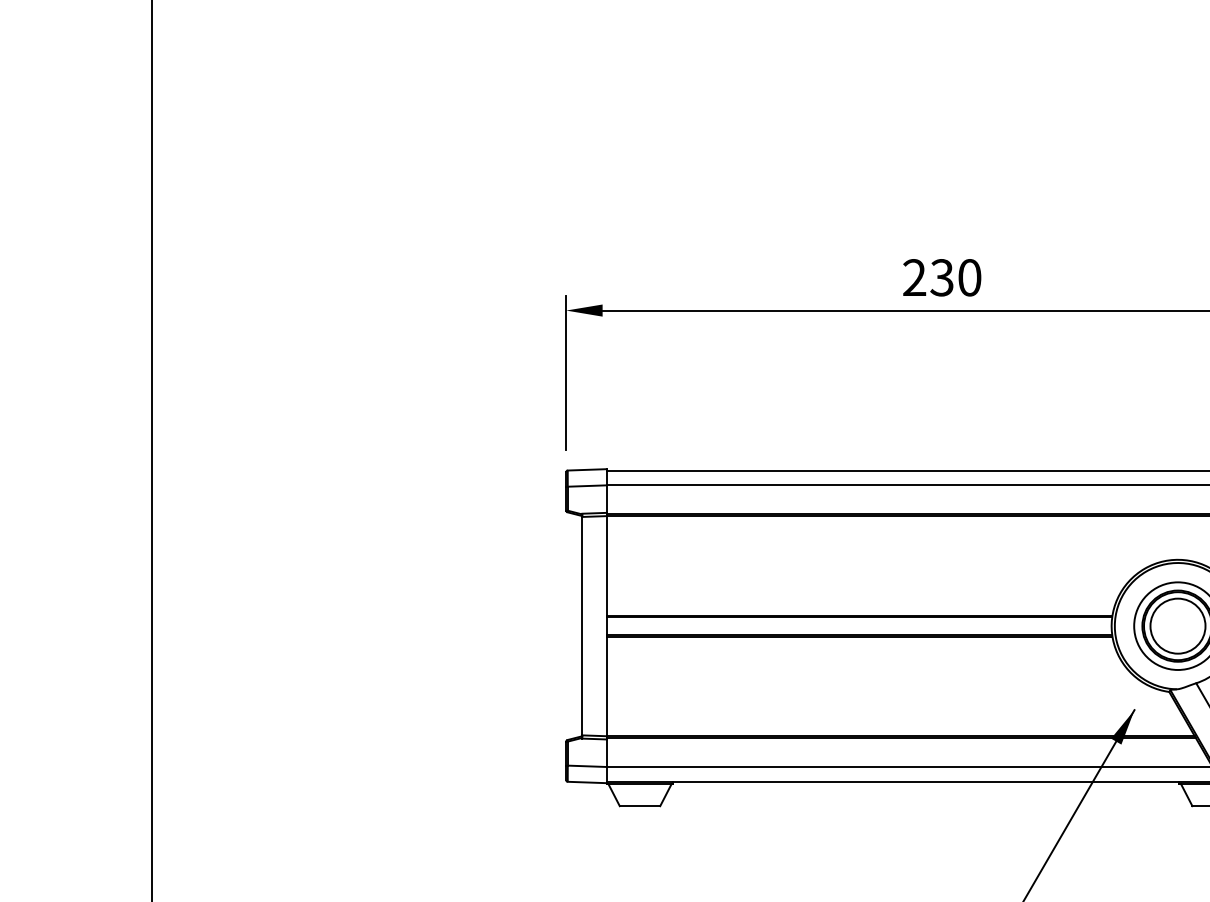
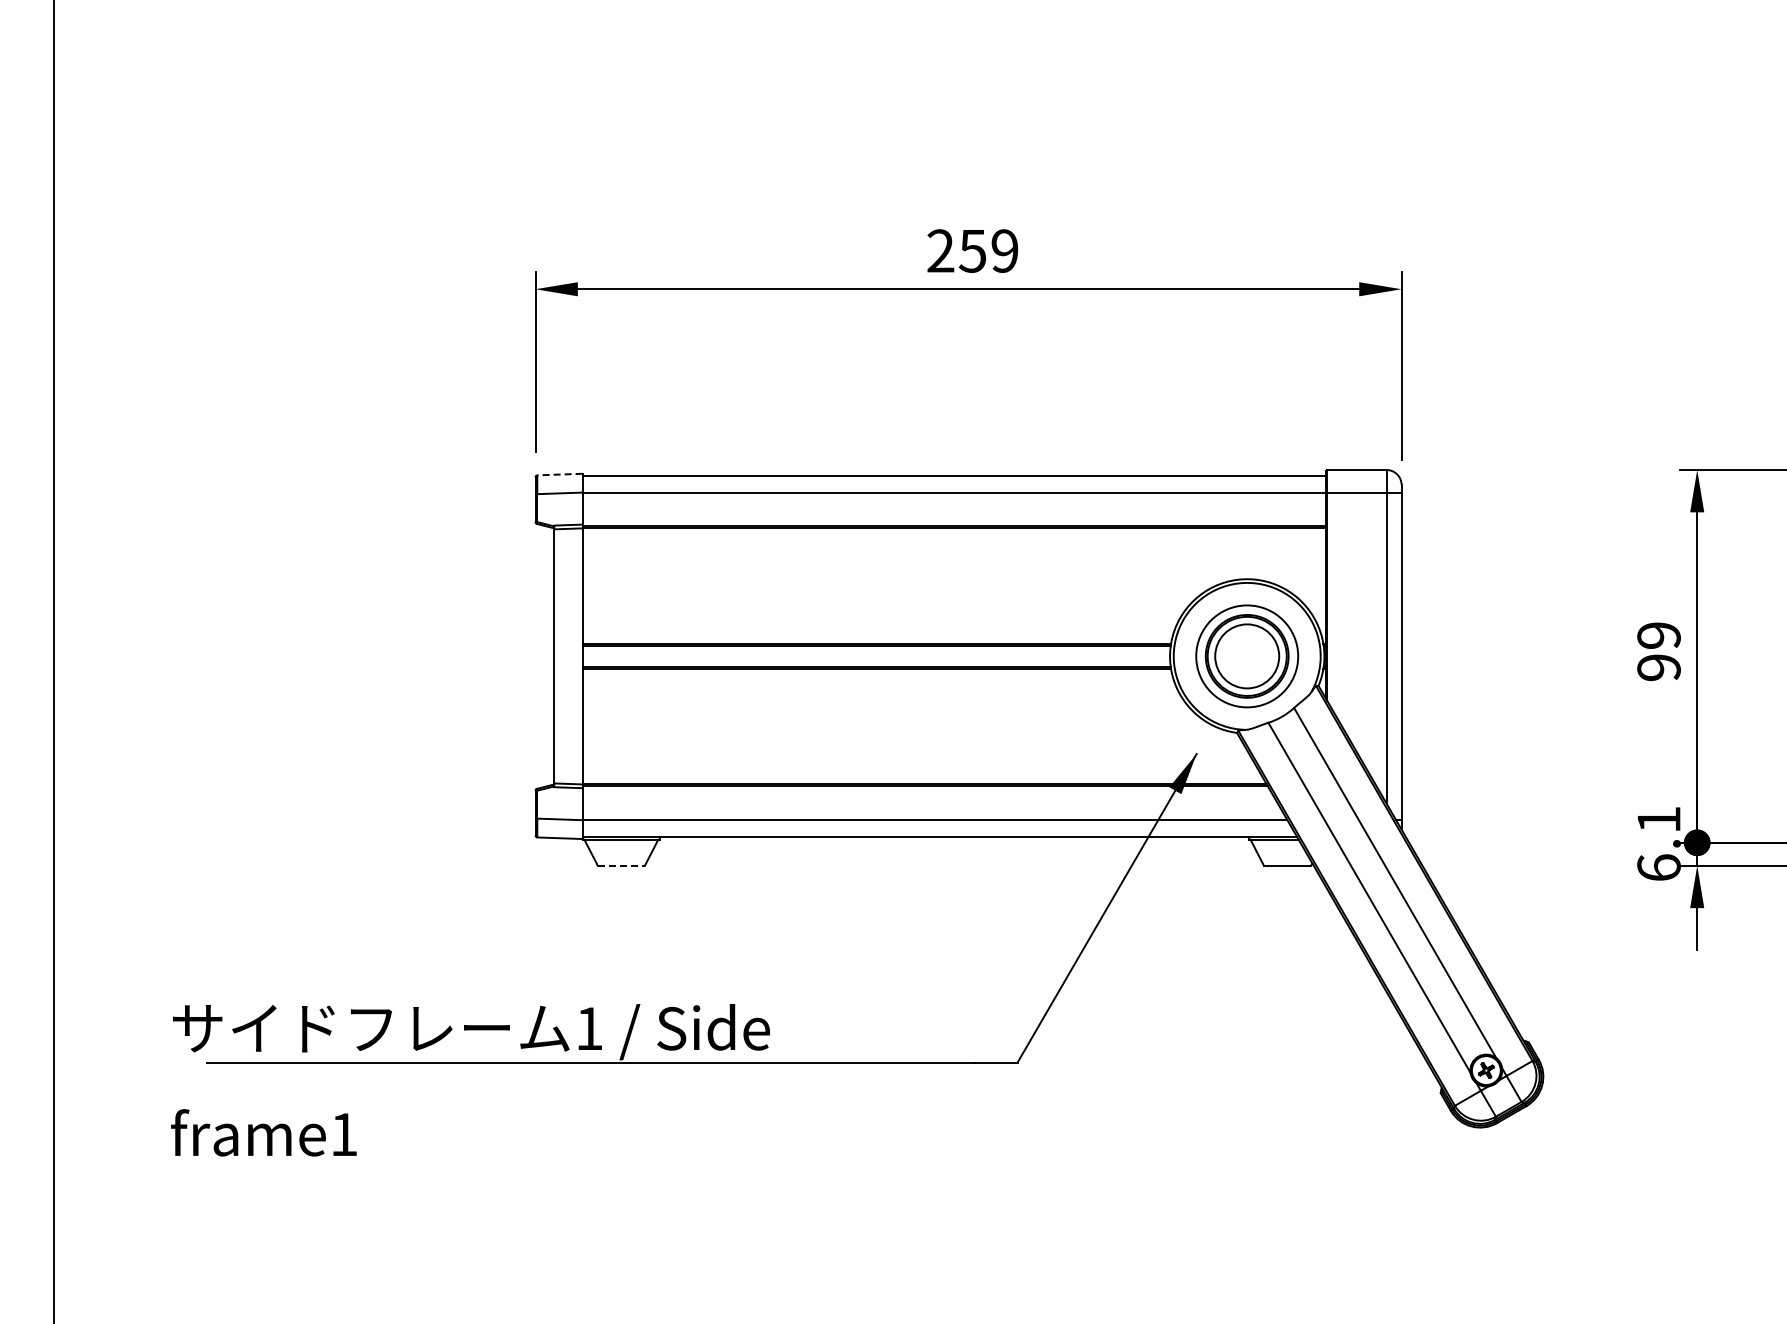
text: (955, 277) -> (988, 250), 230 -> 259
line: (586, 469) -> (559, 474), solid -> dashed
line: (640, 805) -> (621, 865), solid -> dashed

